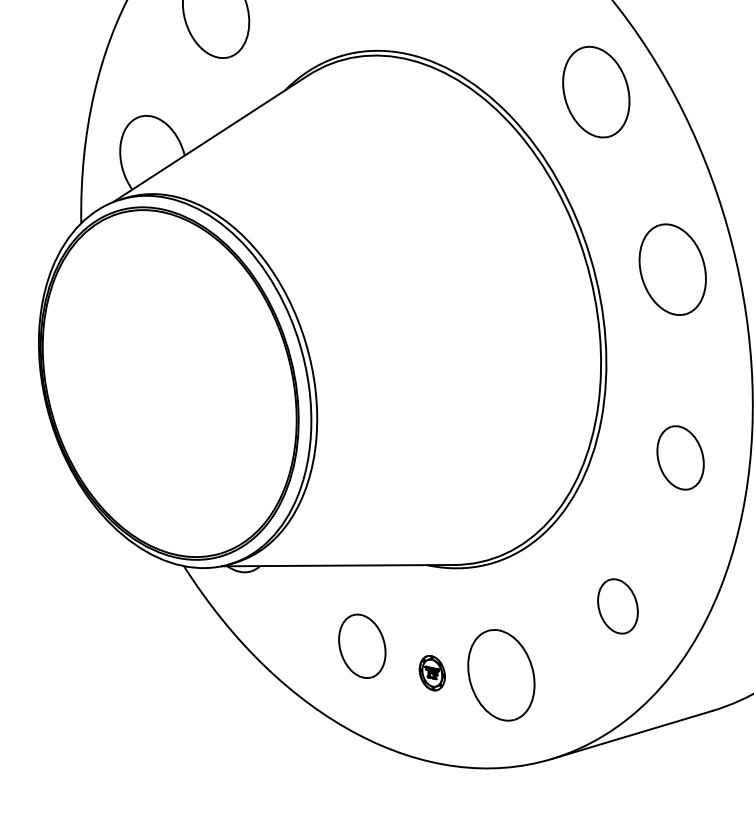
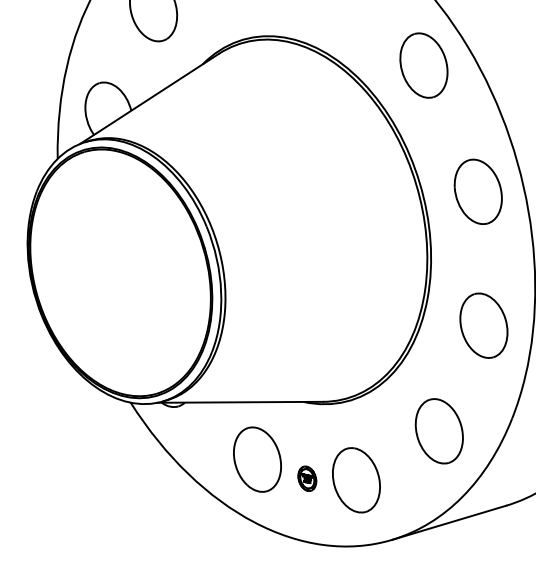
part: (680, 457) -> (483, 325), size x1.43
part: (617, 606) -> (439, 431), size x1.67
part: (362, 646) -> (257, 459), size x1.43

